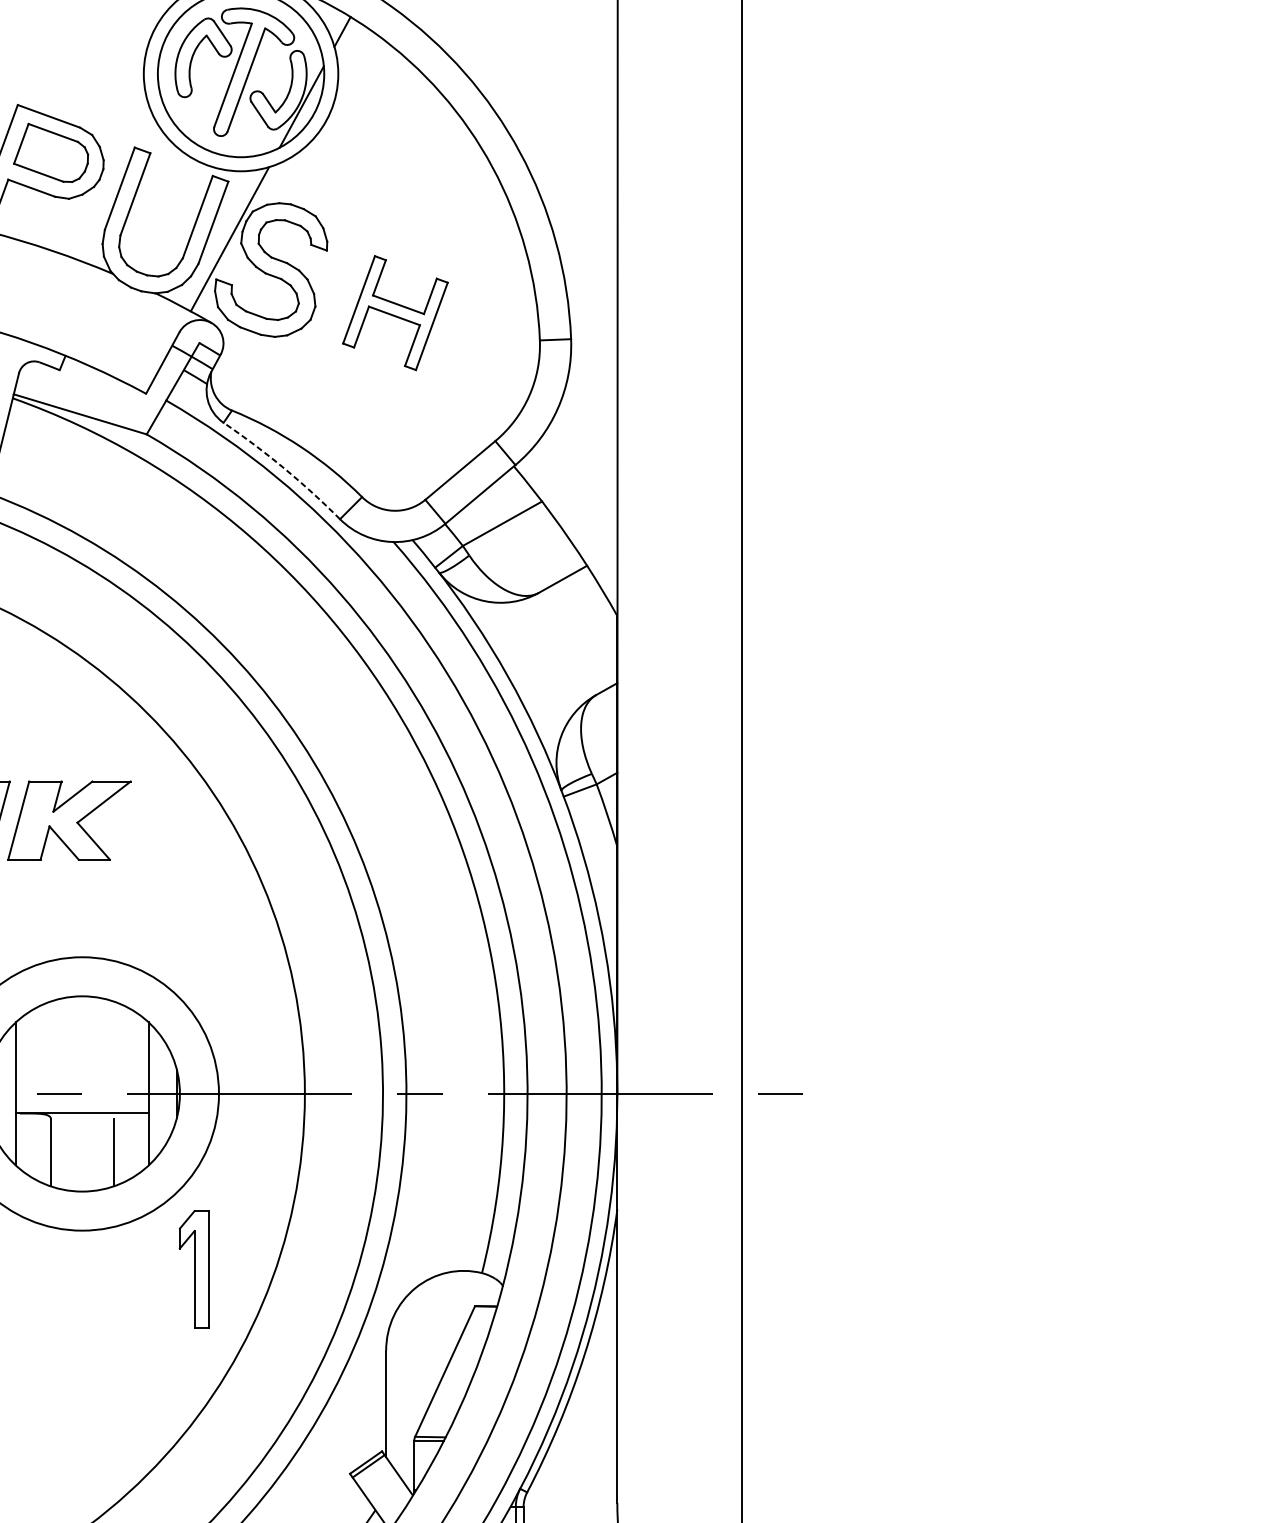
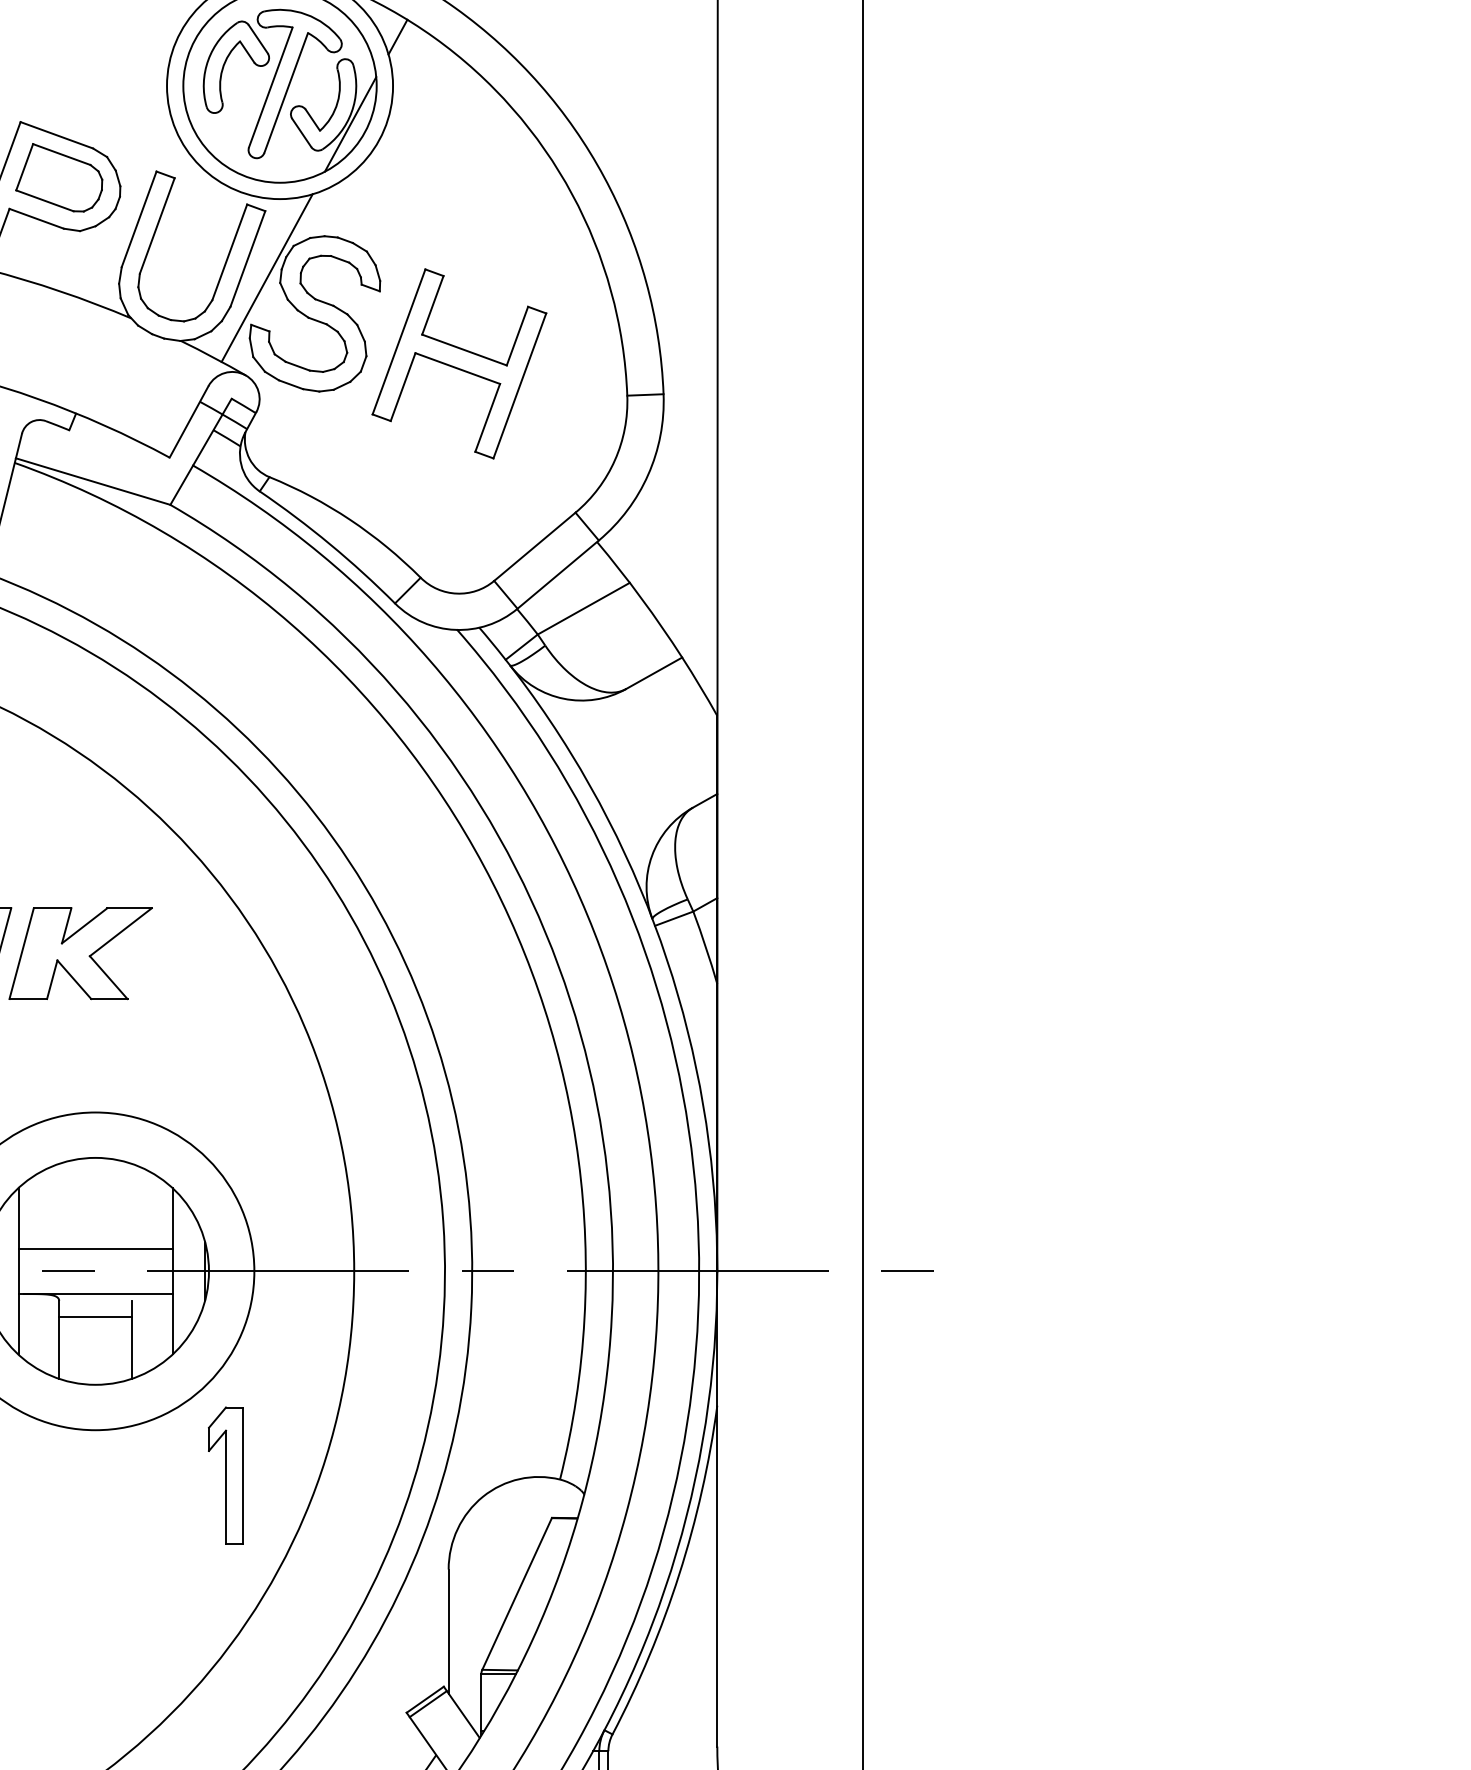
part: (395, 312) -> (459, 363), size x1.43
arc: (284, 468) -> (330, 544), dashed -> solid
line: (82, 1074) -> (95, 1248), added
line: (82, 1132) -> (95, 1316), added

